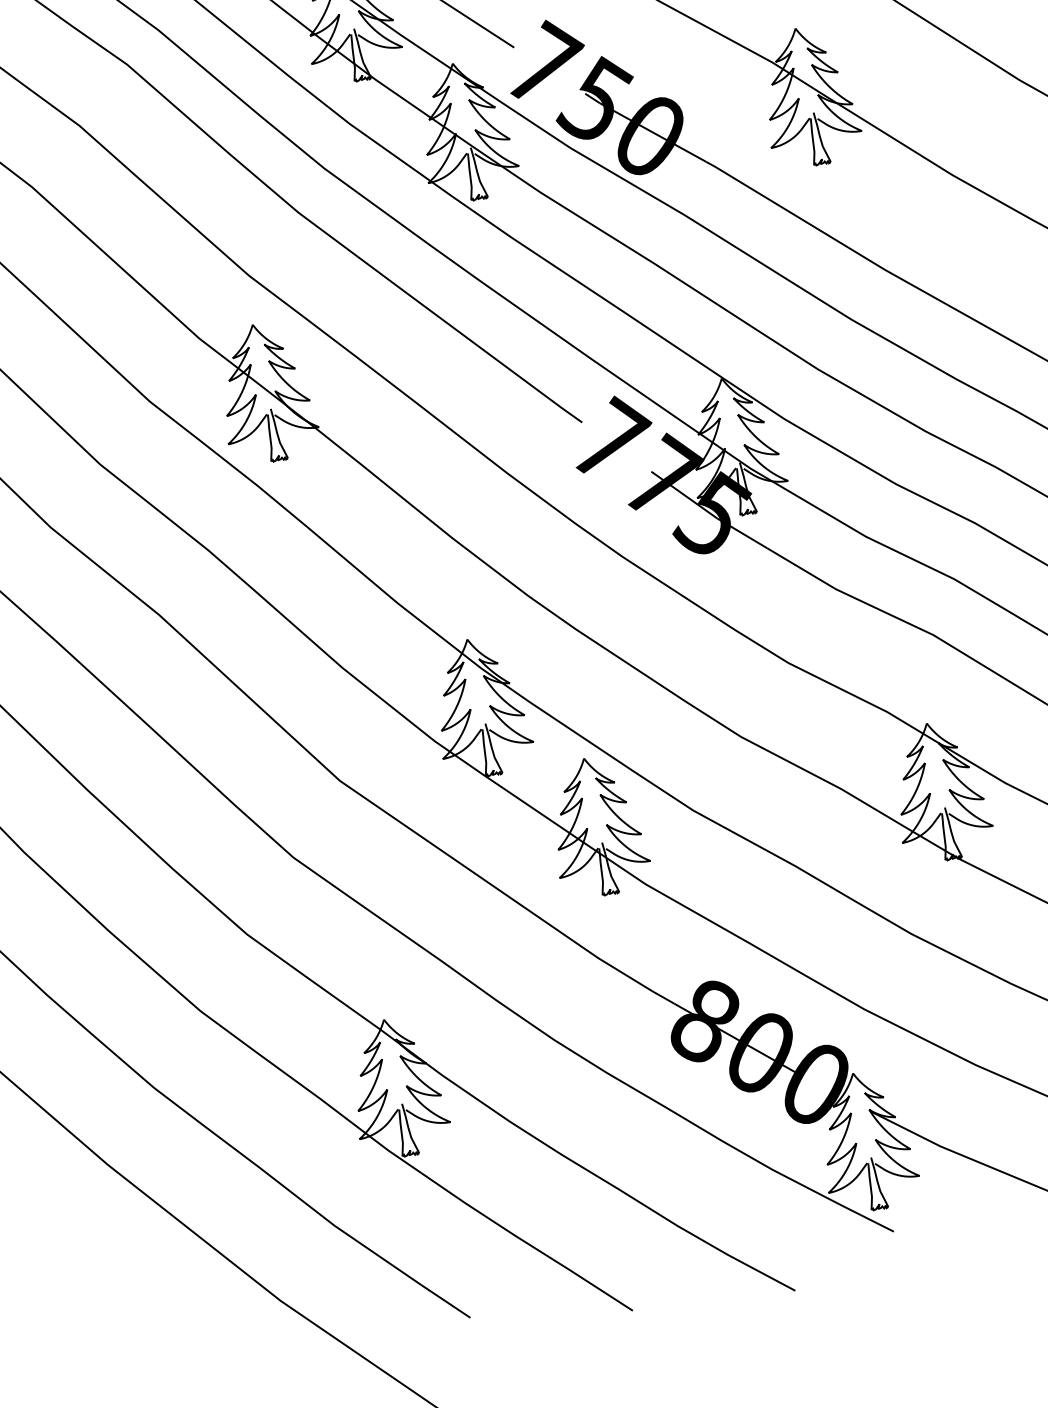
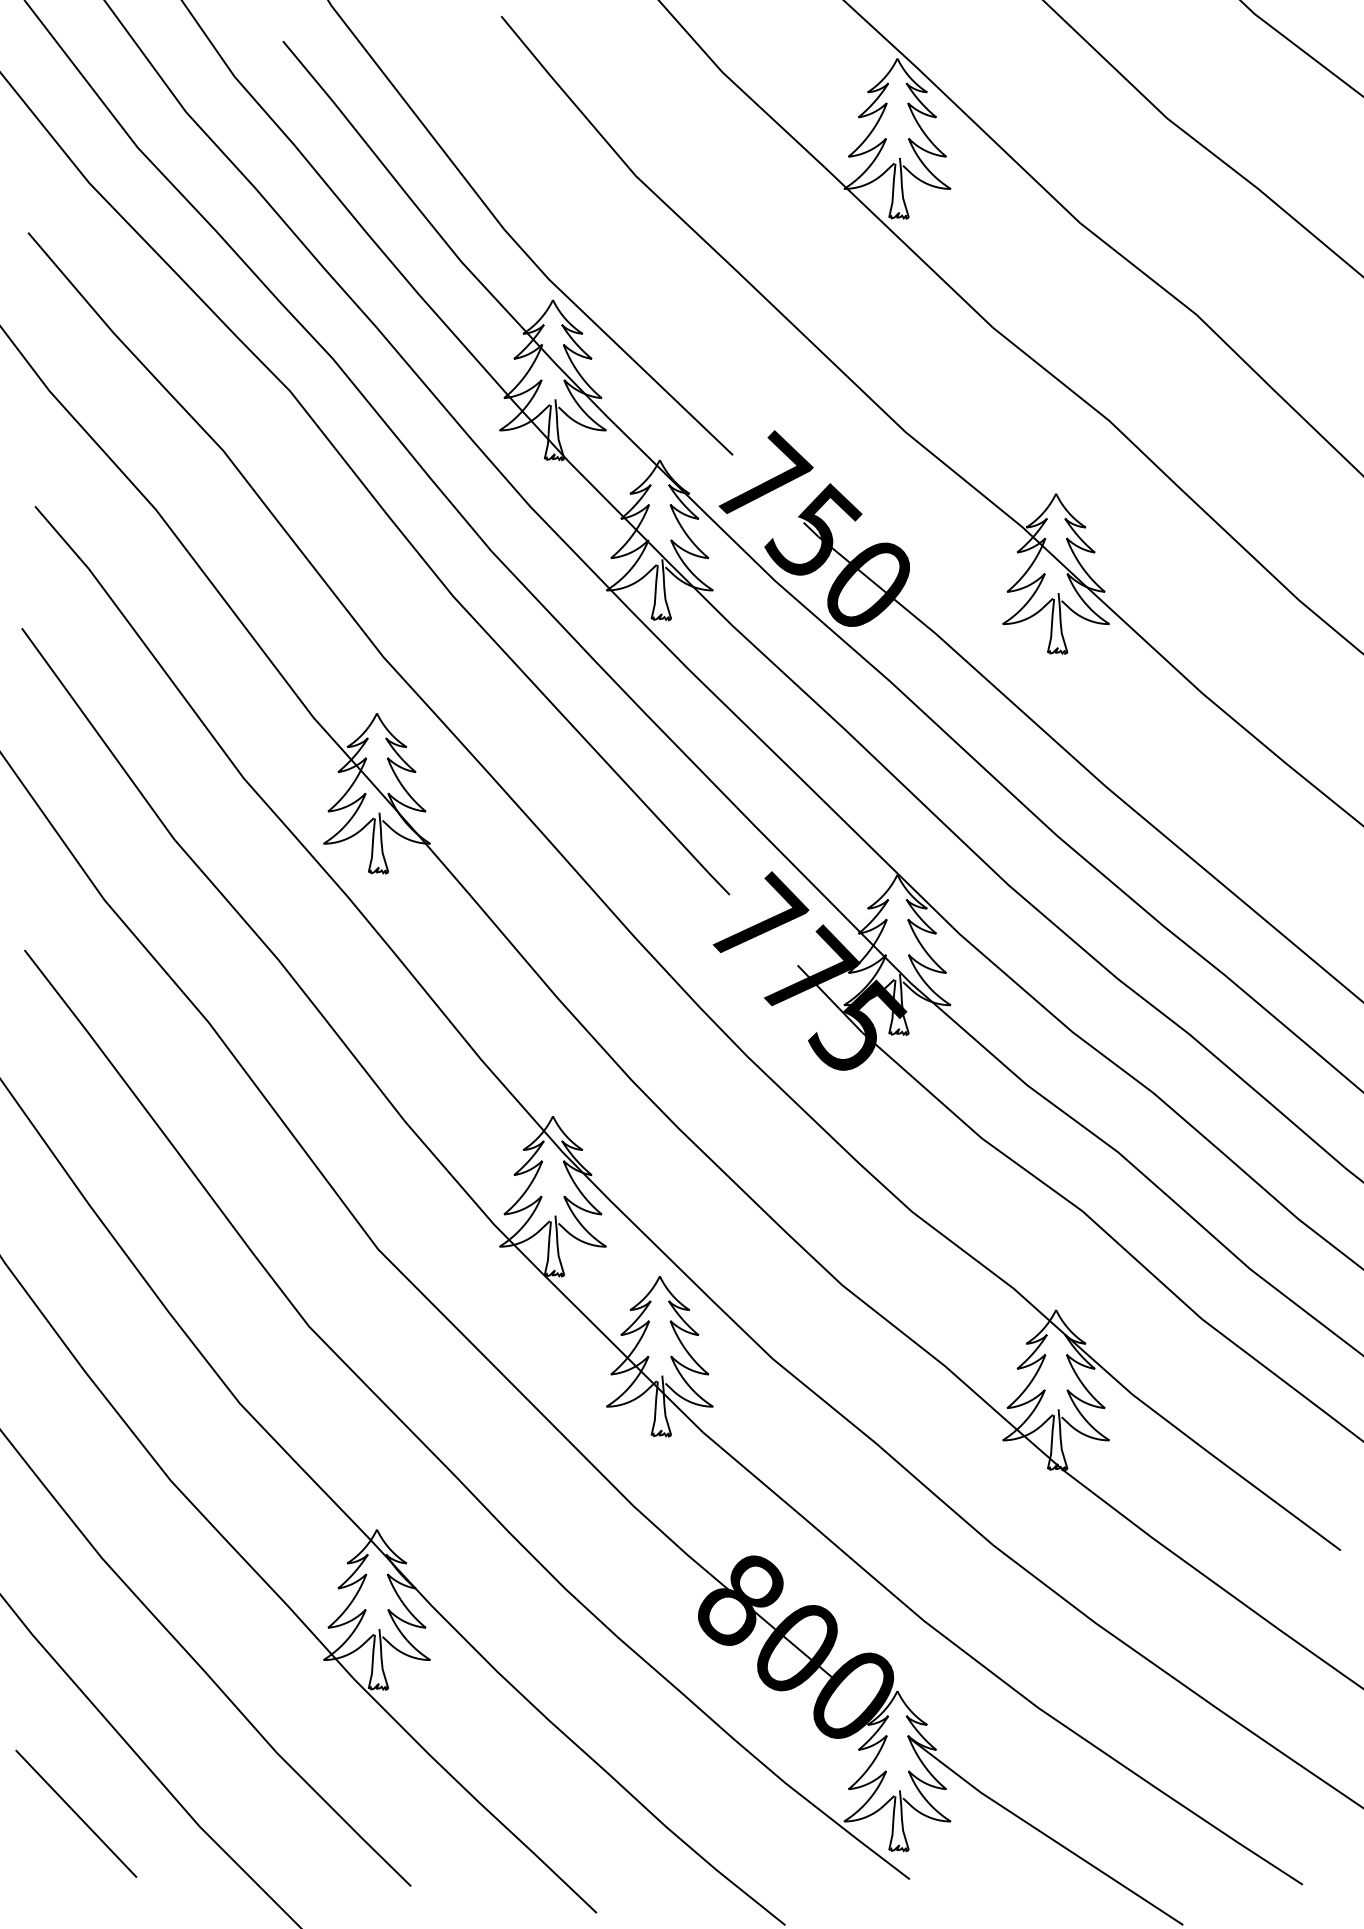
line: (173, 1309) -> (76, 1813), added

